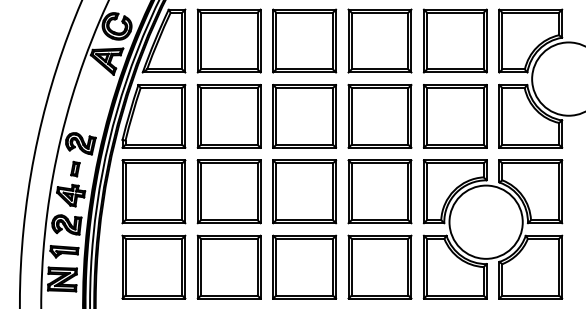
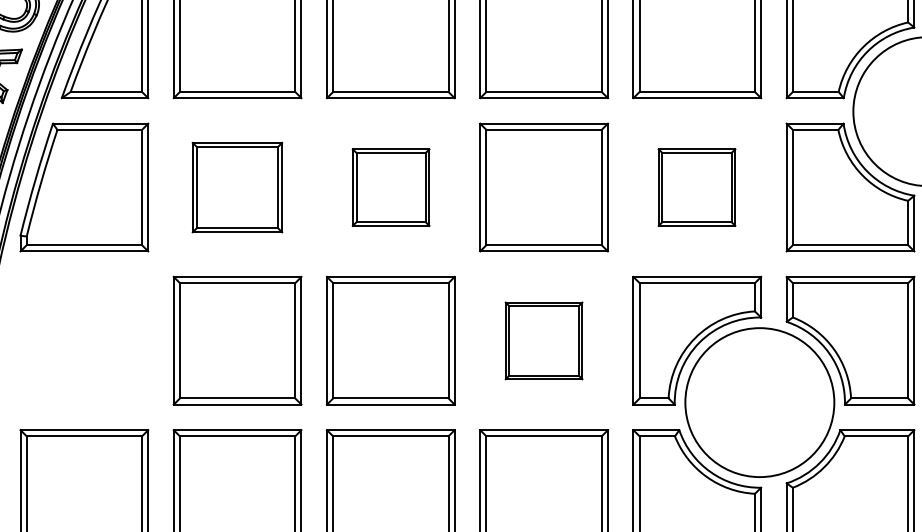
part: (228, 116) -> (236, 187), size x0.7
part: (304, 116) -> (390, 187), size x0.6
part: (454, 116) -> (695, 187), size x0.6
part: (153, 191) -> (83, 340), removed
part: (379, 191) -> (543, 340), size x0.6

